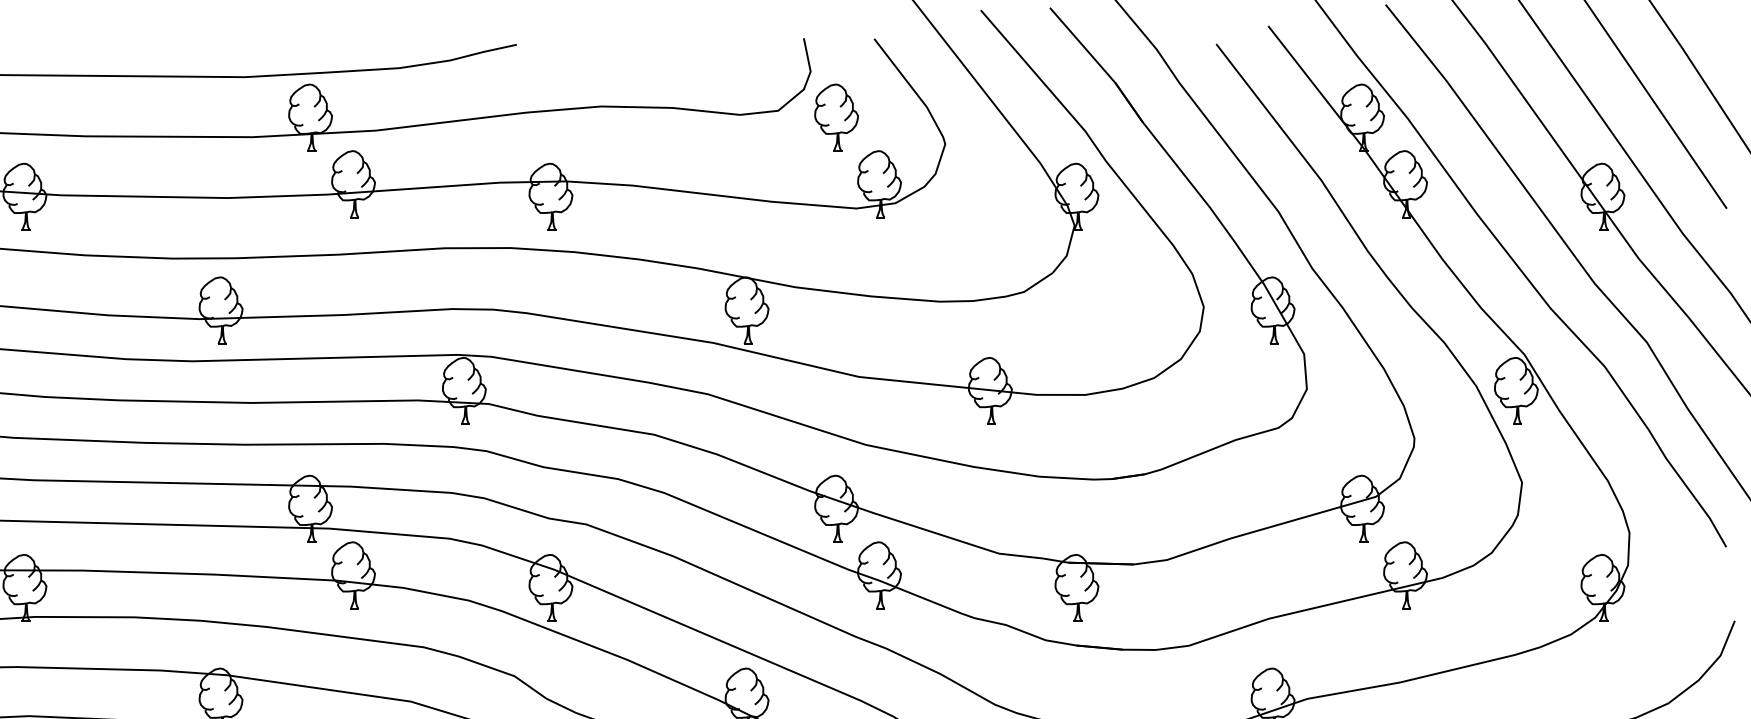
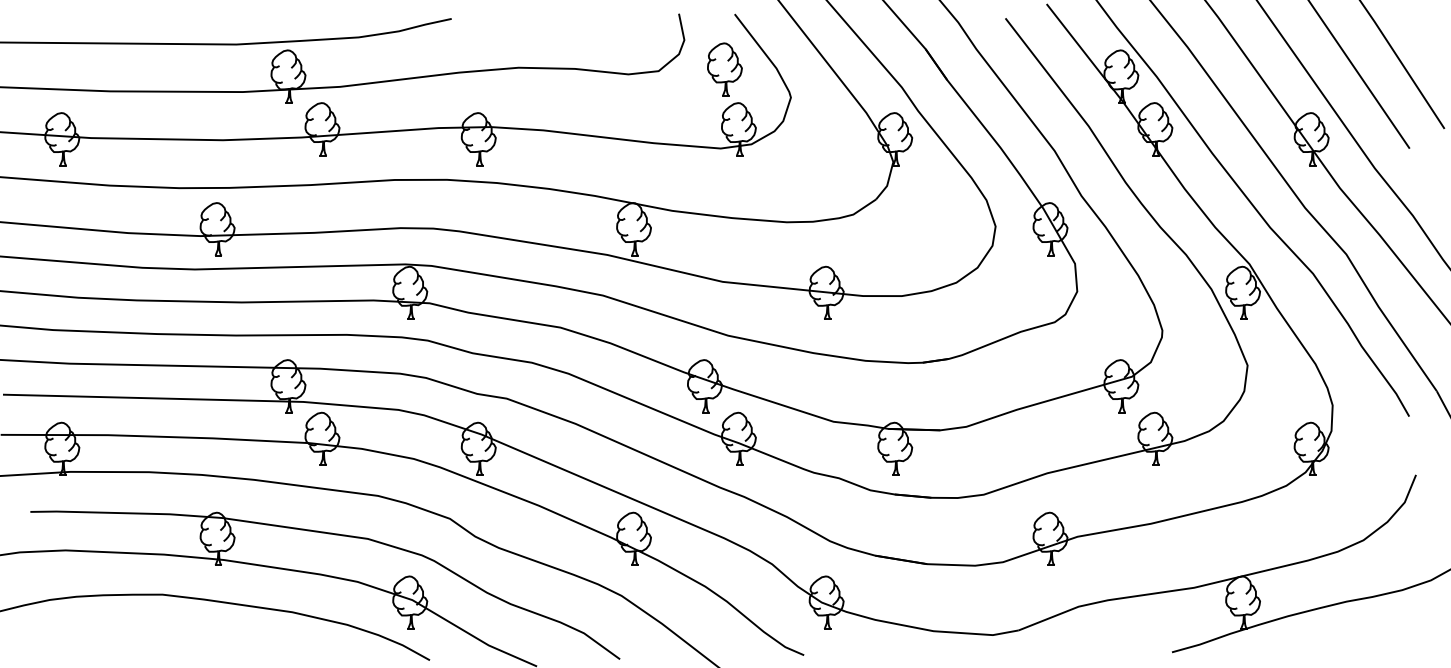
part: (836, 117) -> (724, 69), moved

